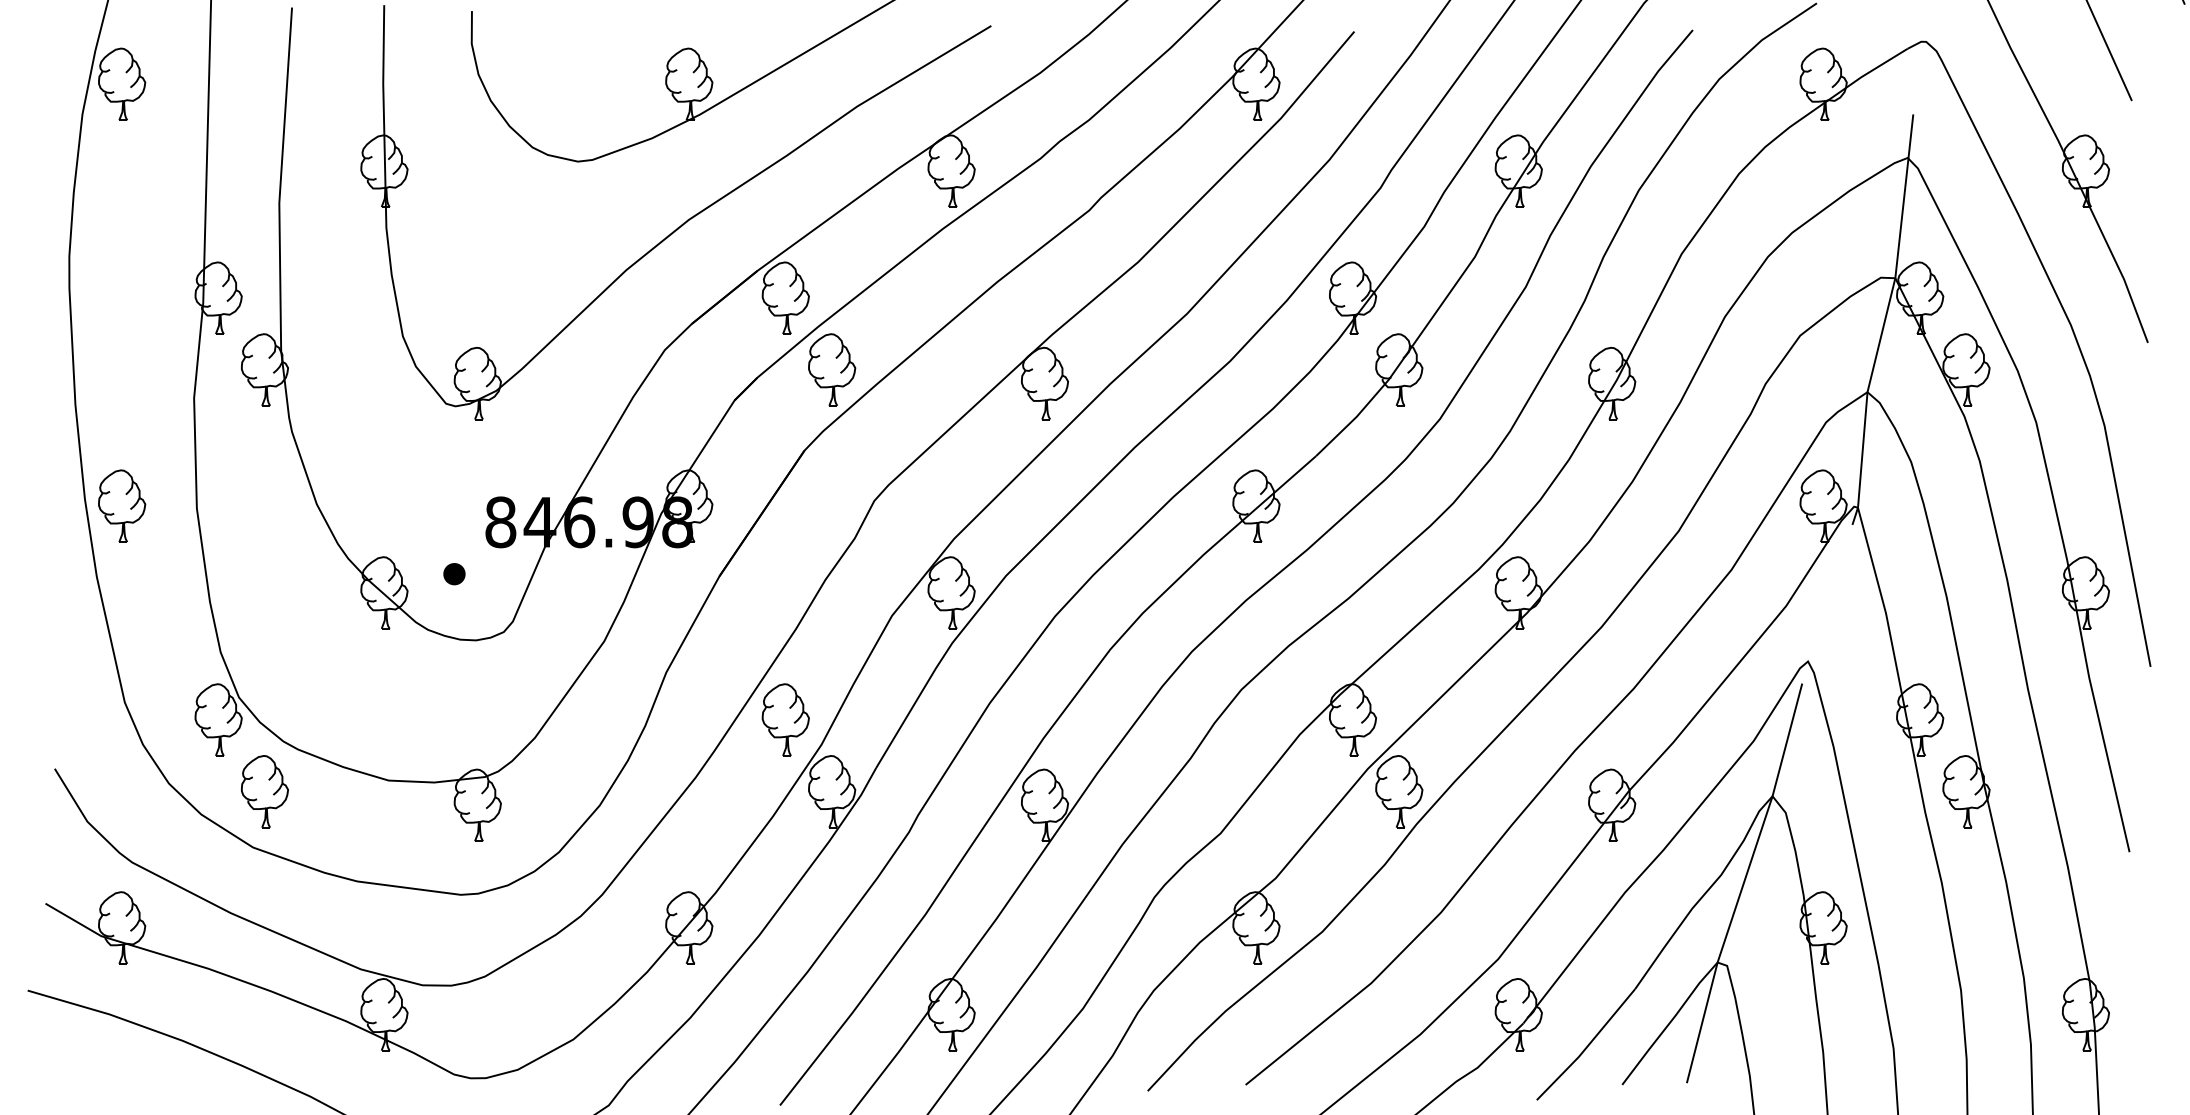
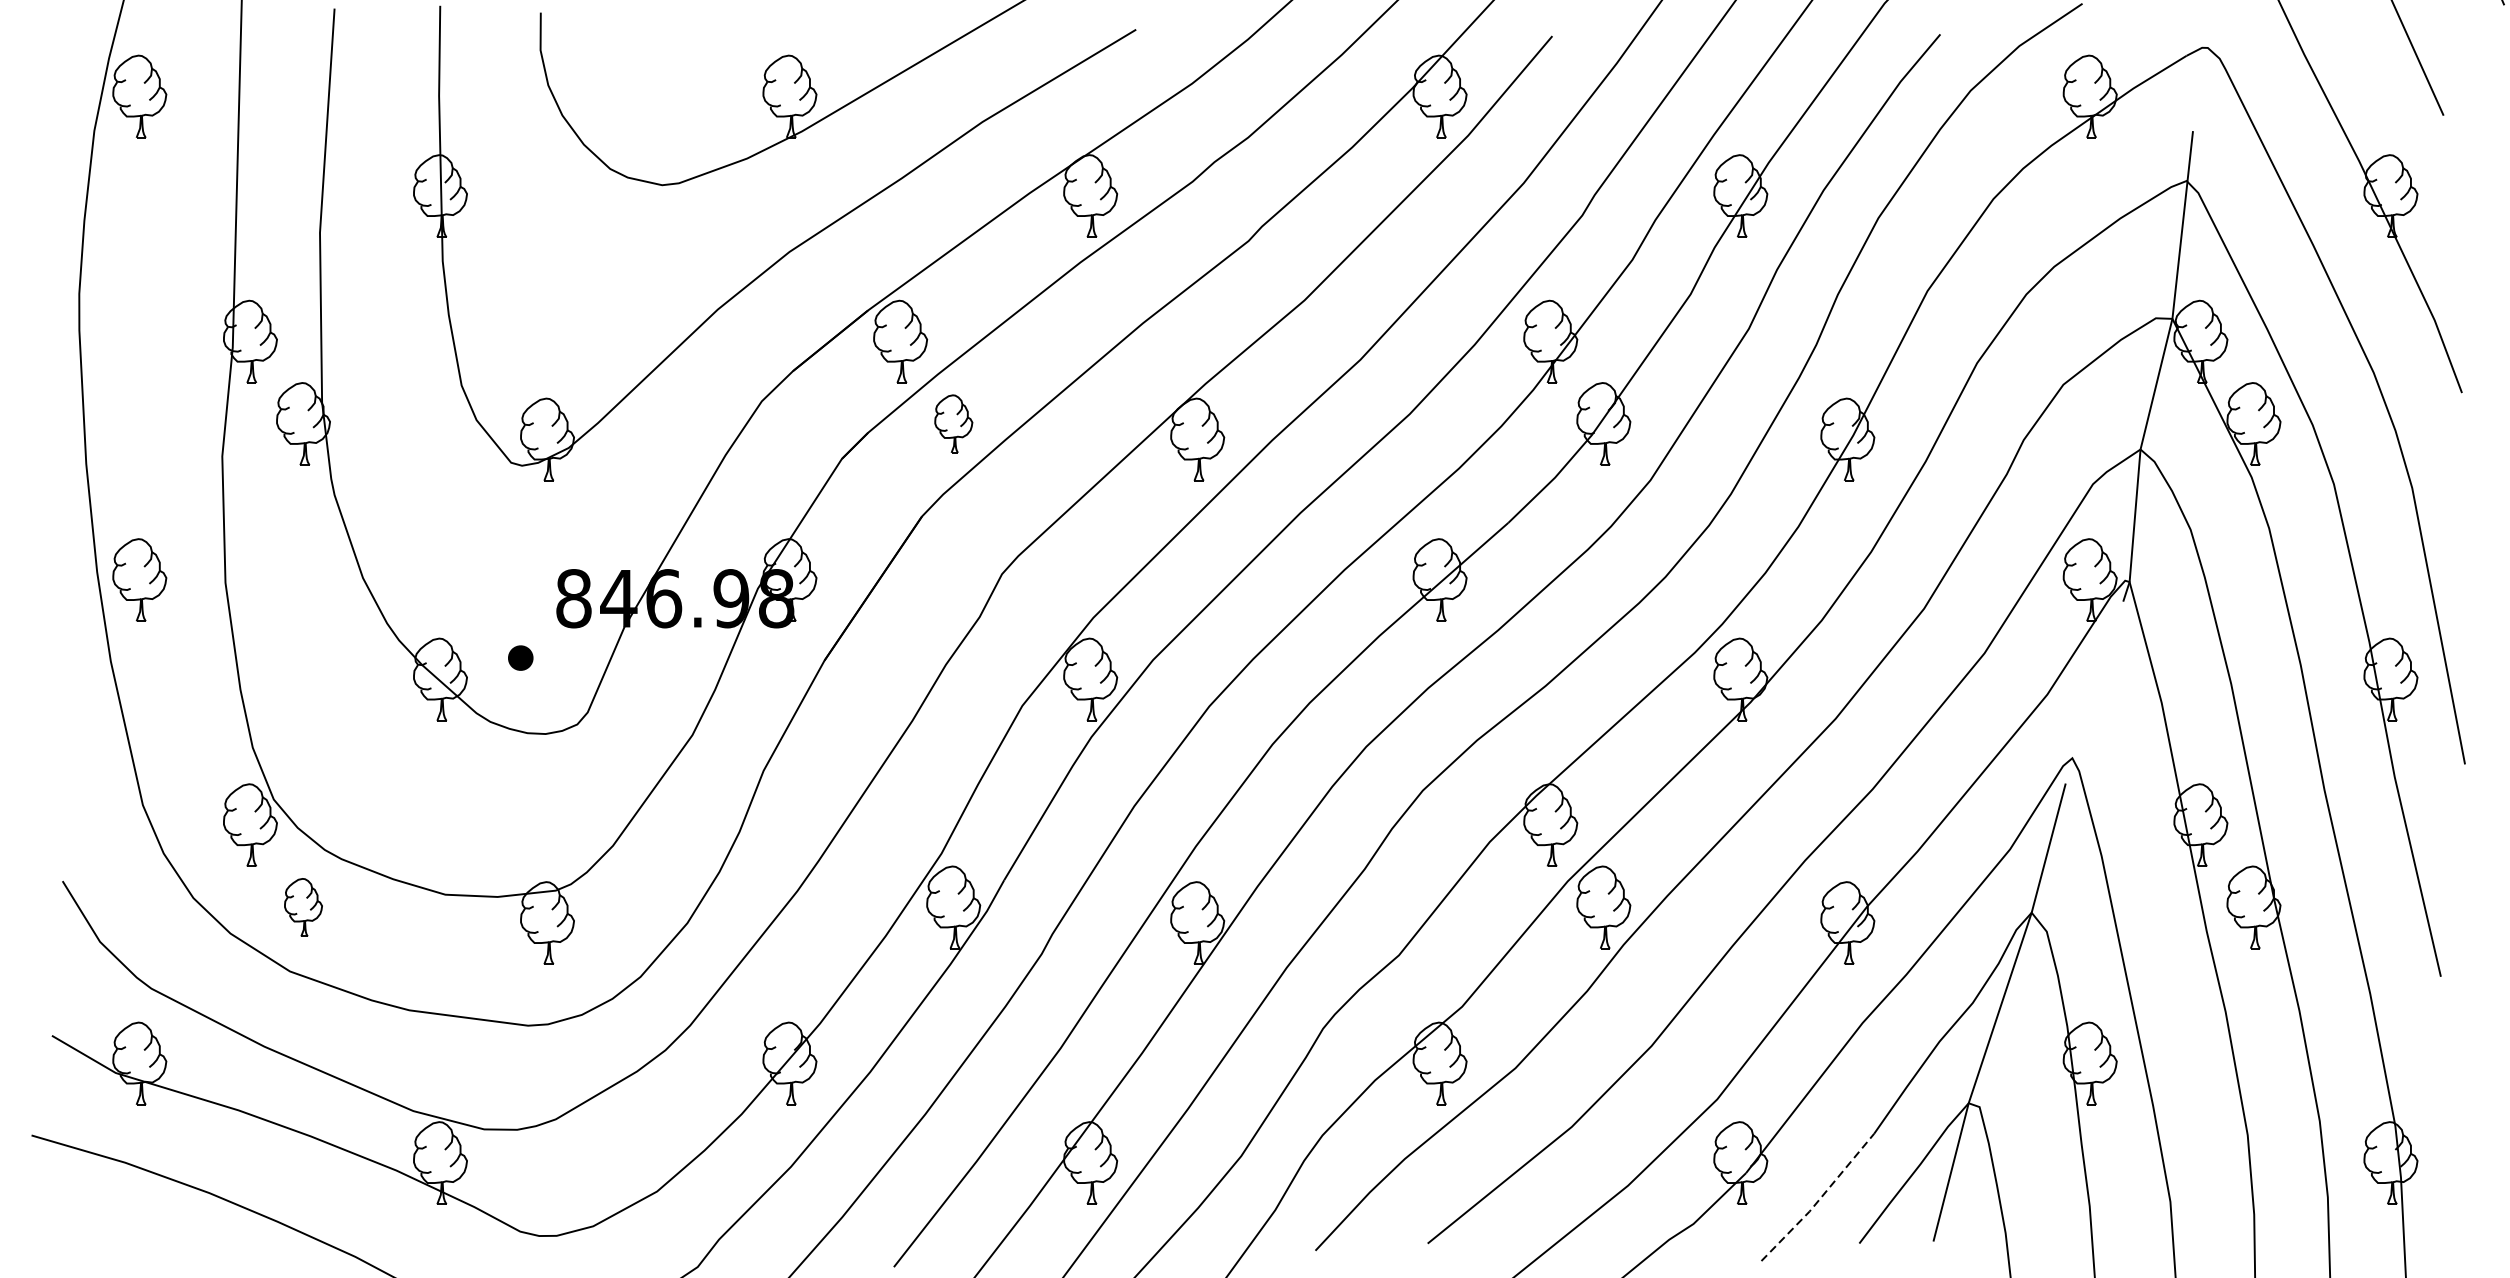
part: (832, 369) -> (954, 423), size x0.7
part: (785, 719) -> (900, 824), removed
part: (264, 791) -> (302, 907), size x0.7
line: (1587, 1046) -> (1819, 1199), solid -> dashed

